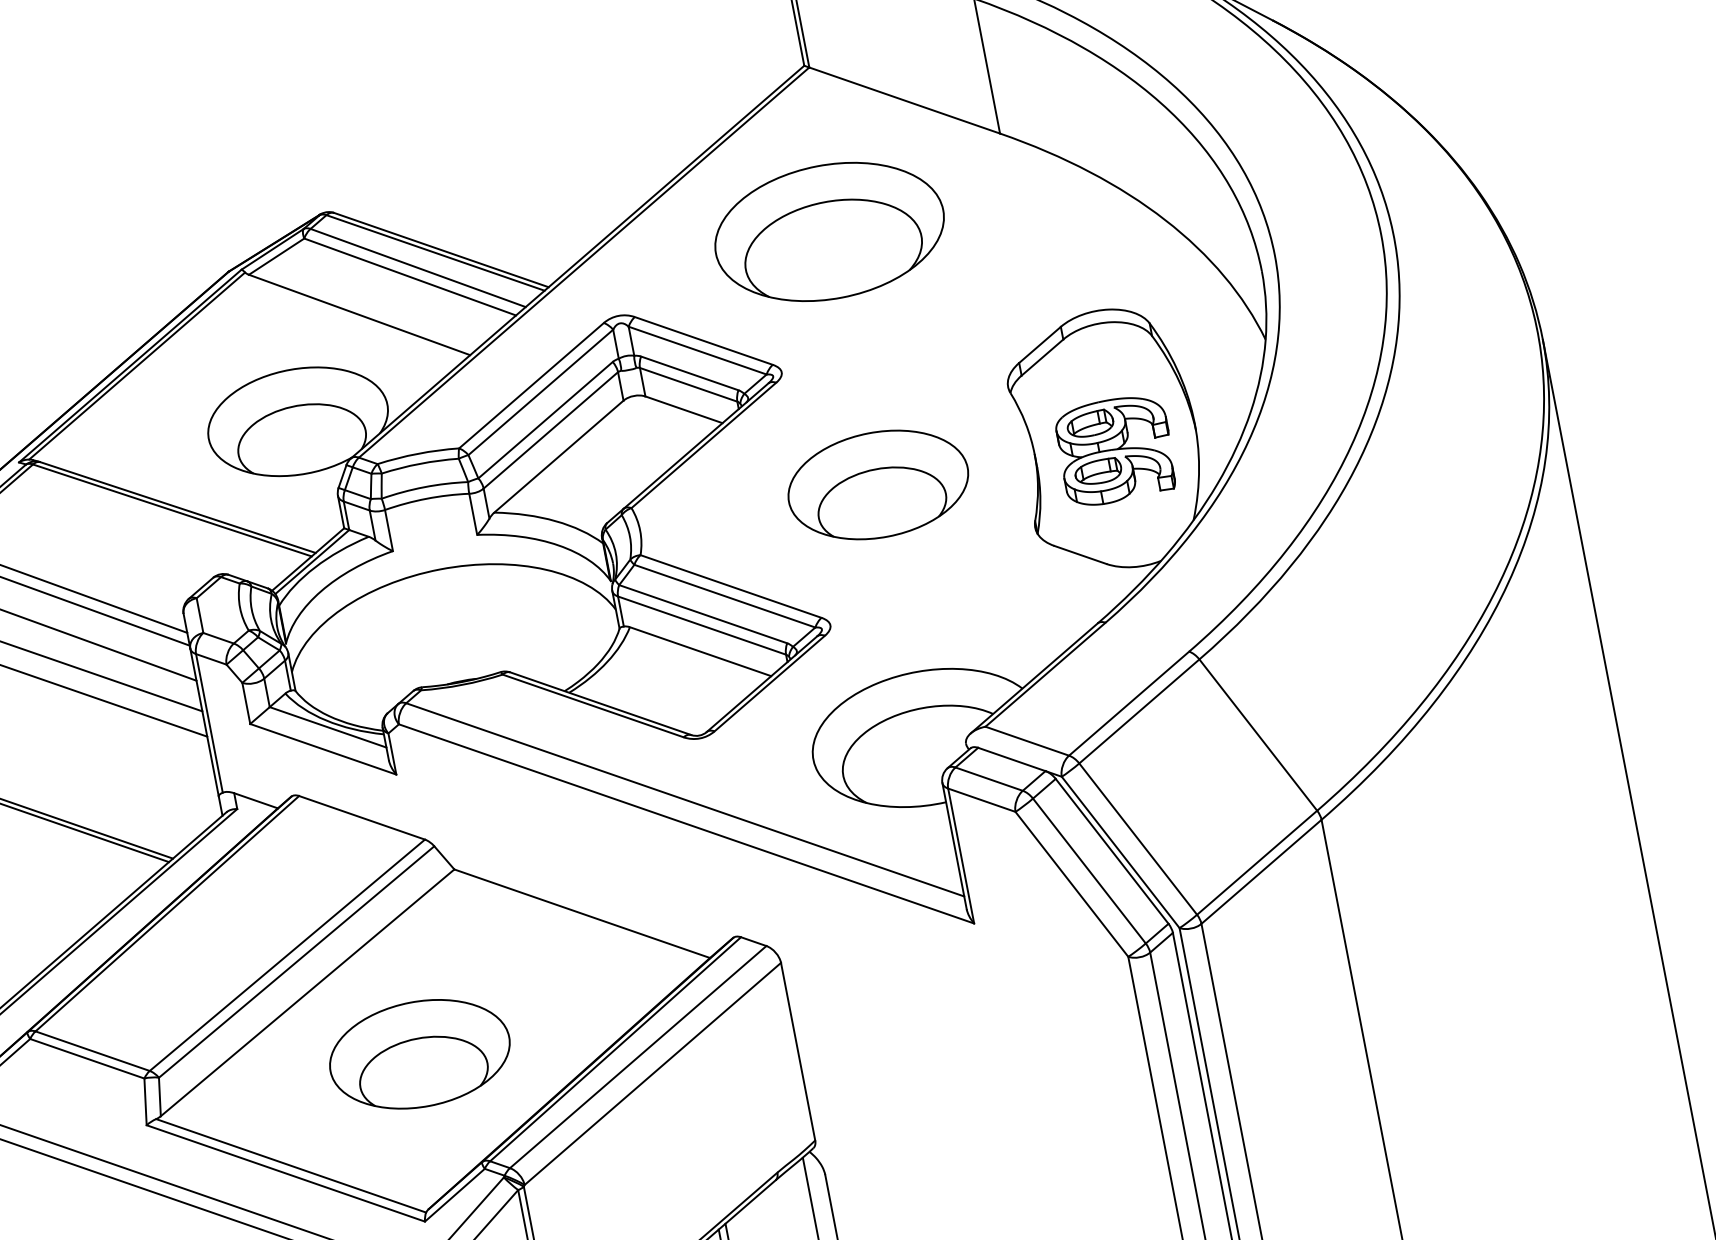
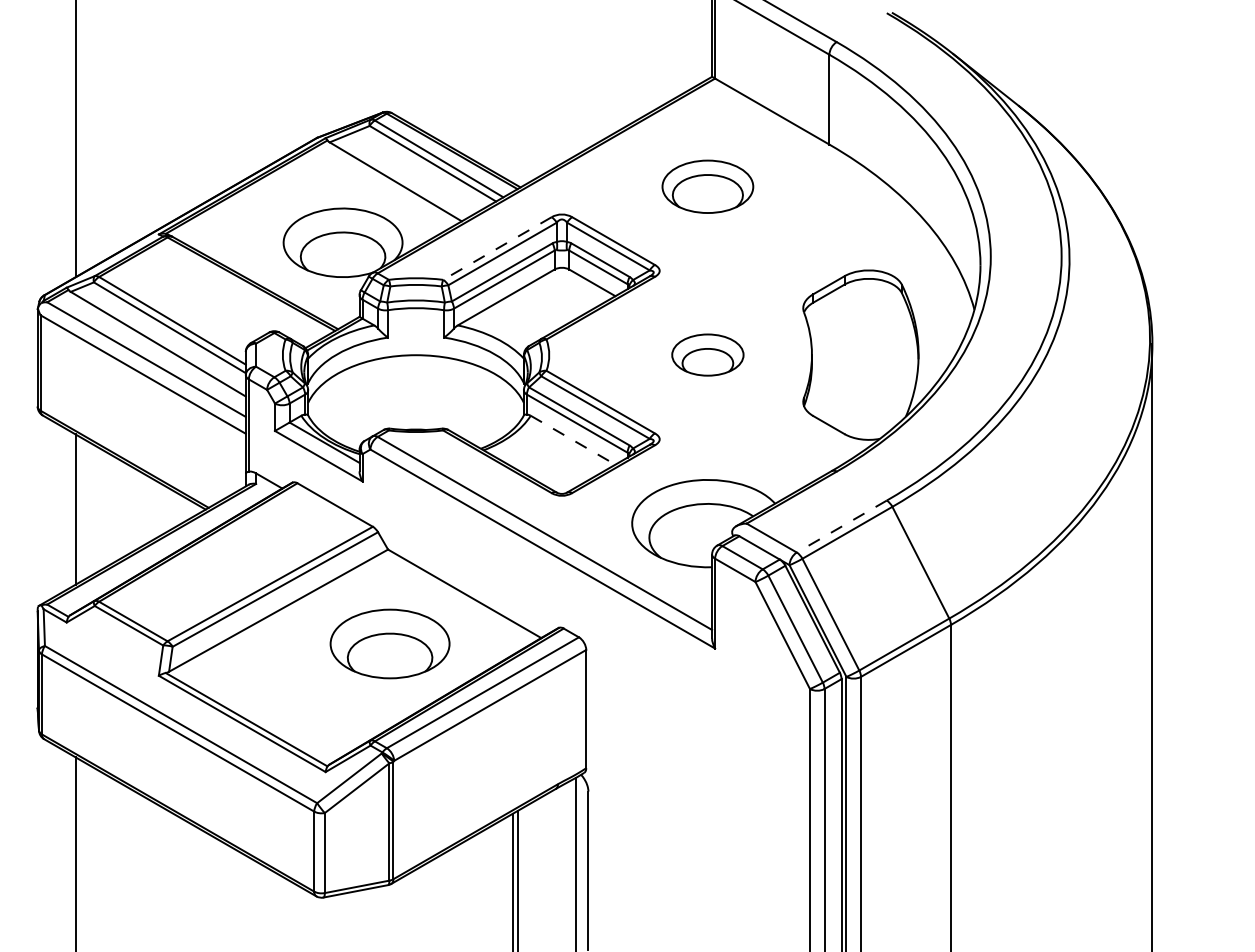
part: (829, 231) -> (707, 186), size x0.6
line: (531, 385) -> (497, 248), solid -> dashed
part: (1115, 450) -> (864, 362), removed
part: (877, 484) -> (707, 354), size x0.6
line: (701, 651) -> (573, 440), solid -> dashed
line: (1128, 703) -> (841, 526), solid -> dashed
part: (418, 1053) -> (389, 643), moved

